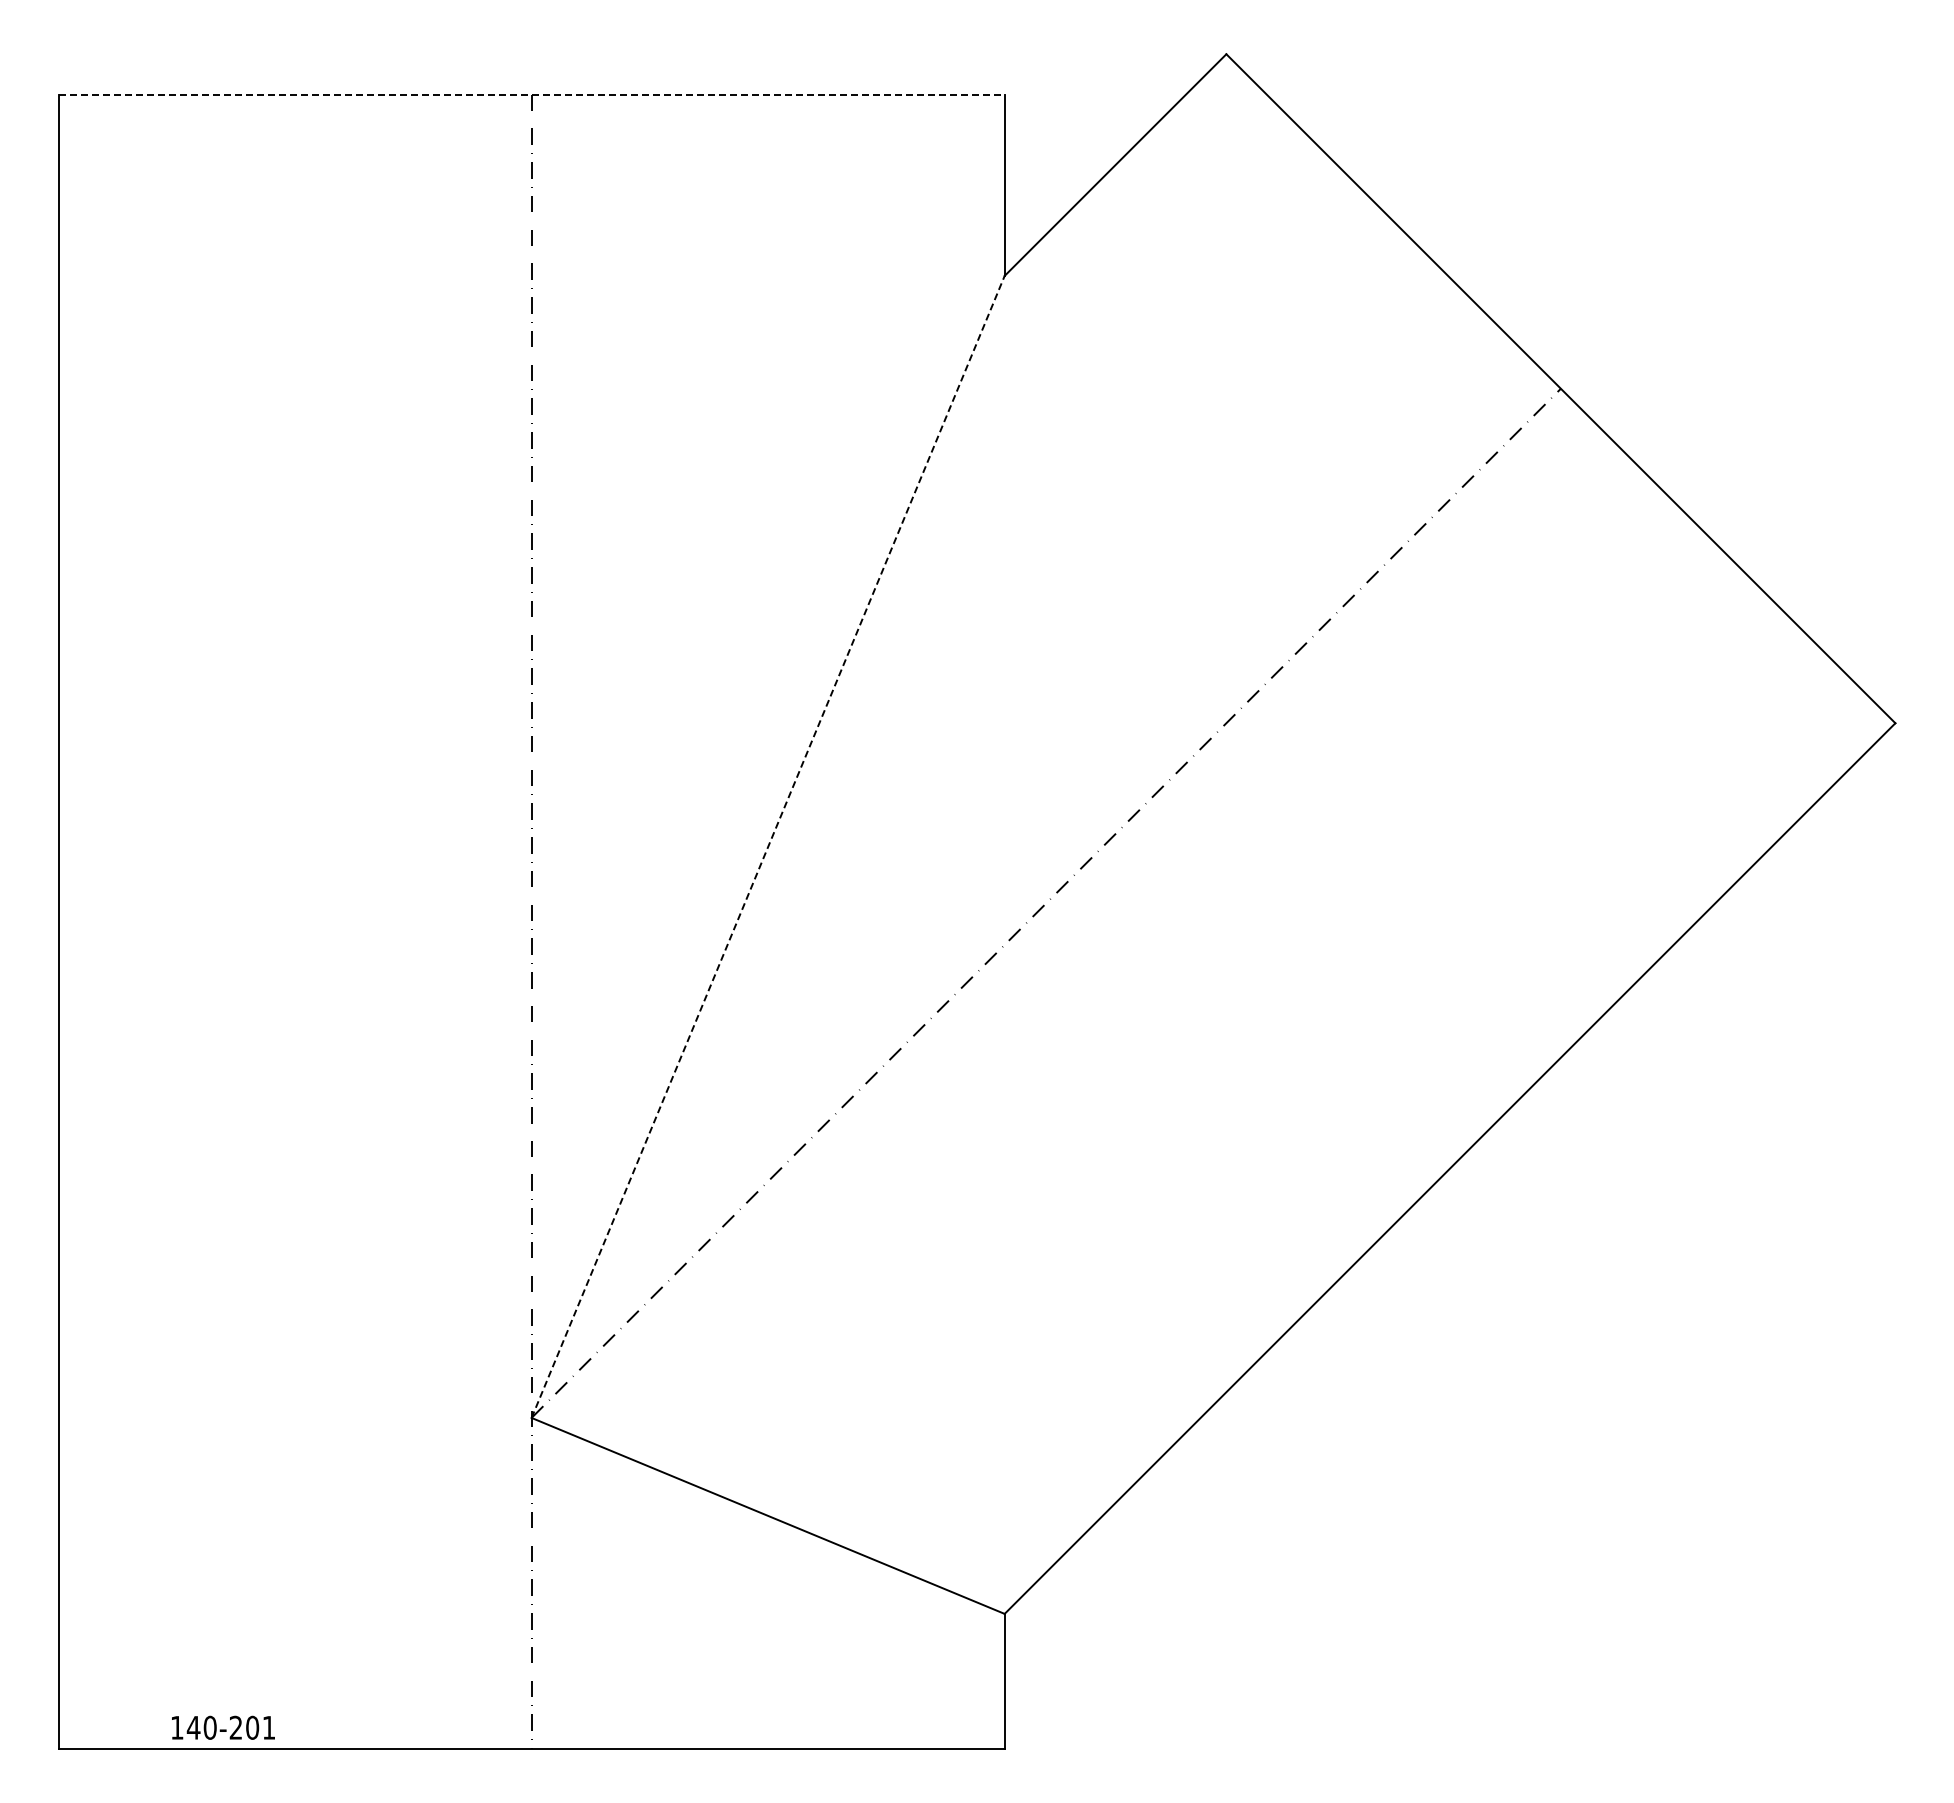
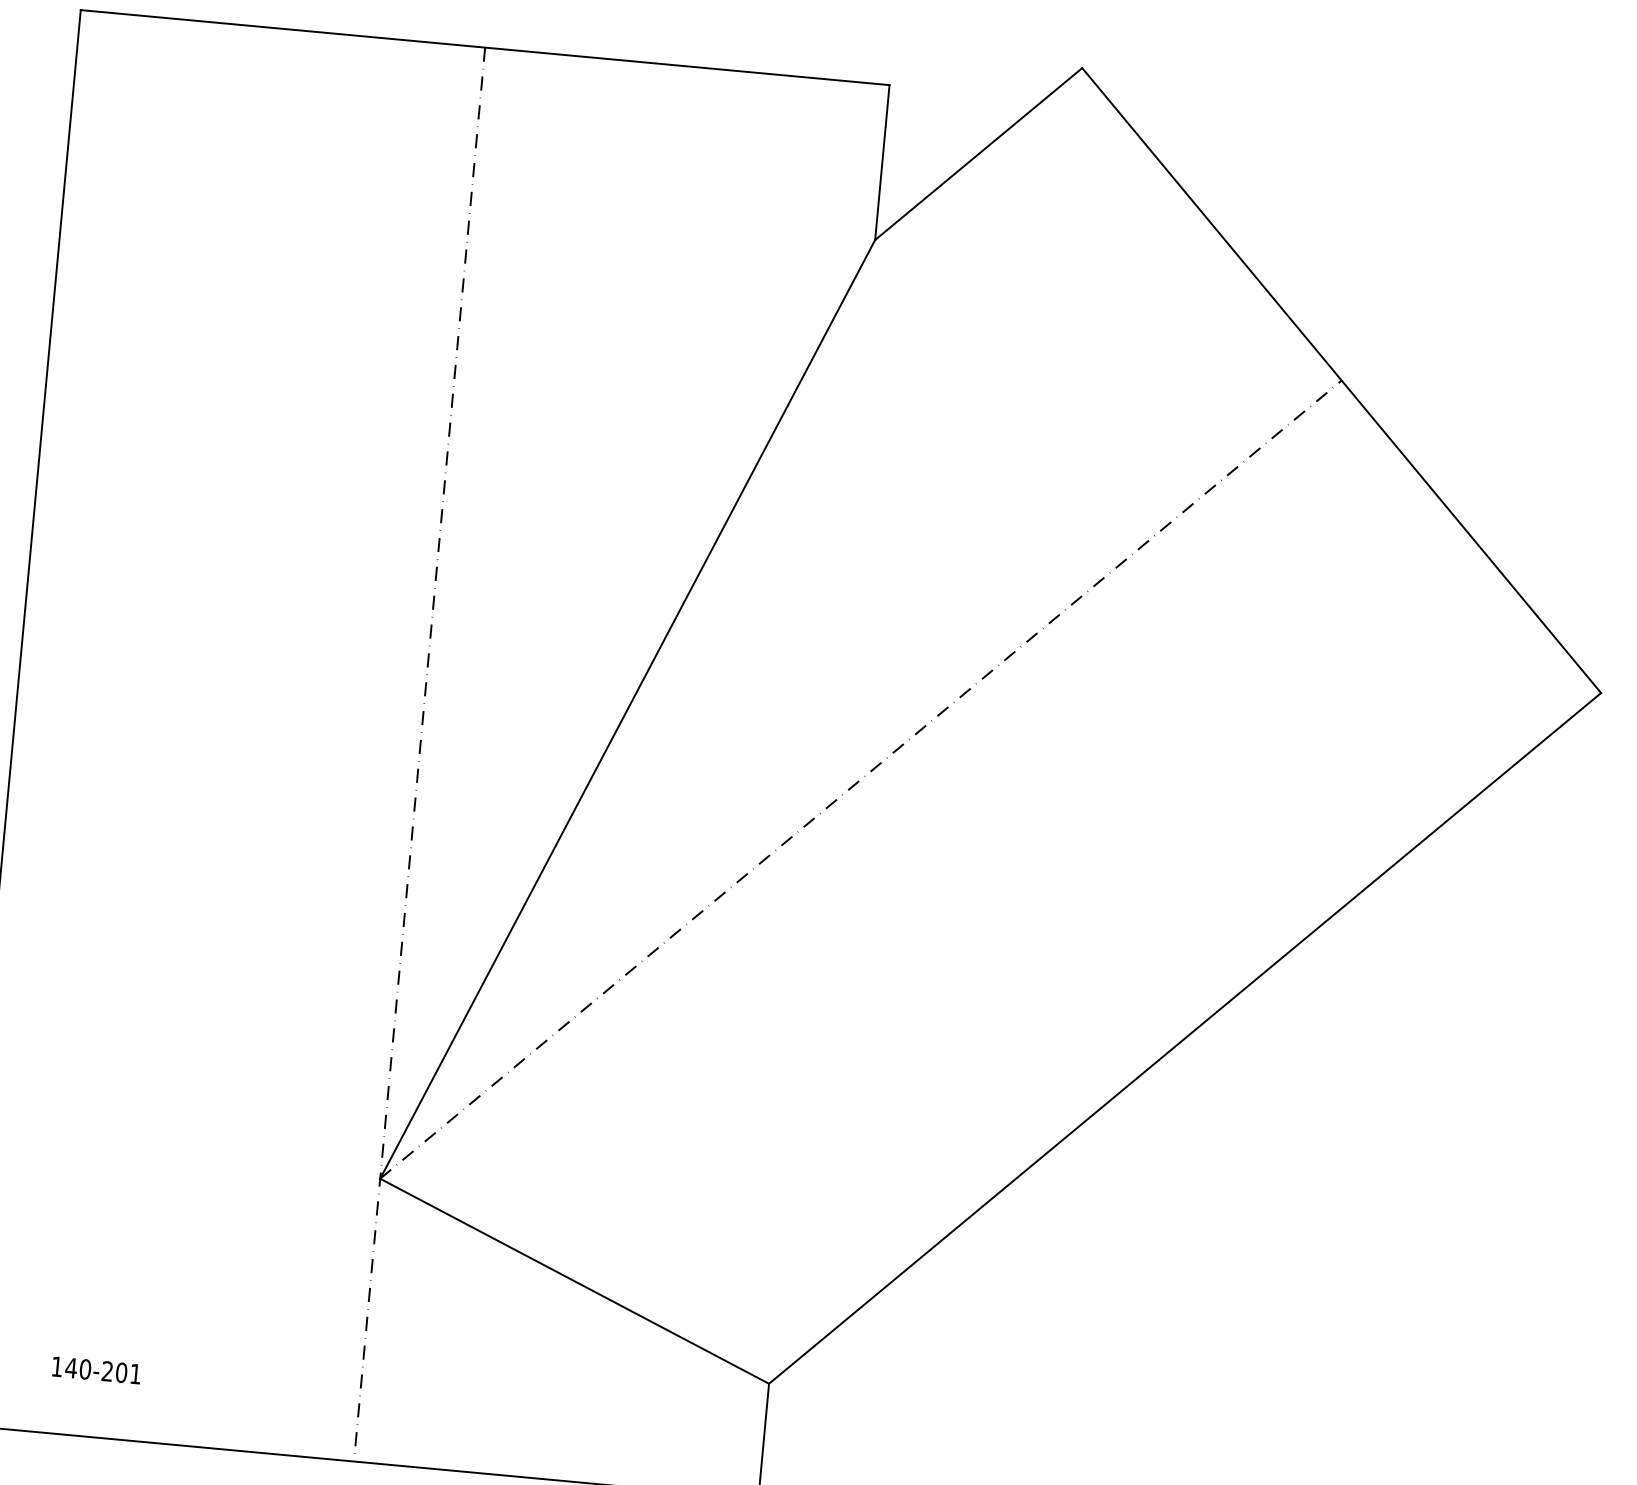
line: (532, 94) -> (485, 47), dashed -> solid
line: (768, 846) -> (628, 709), dashed -> solid
text: (223, 1727) -> (96, 1370), moved

